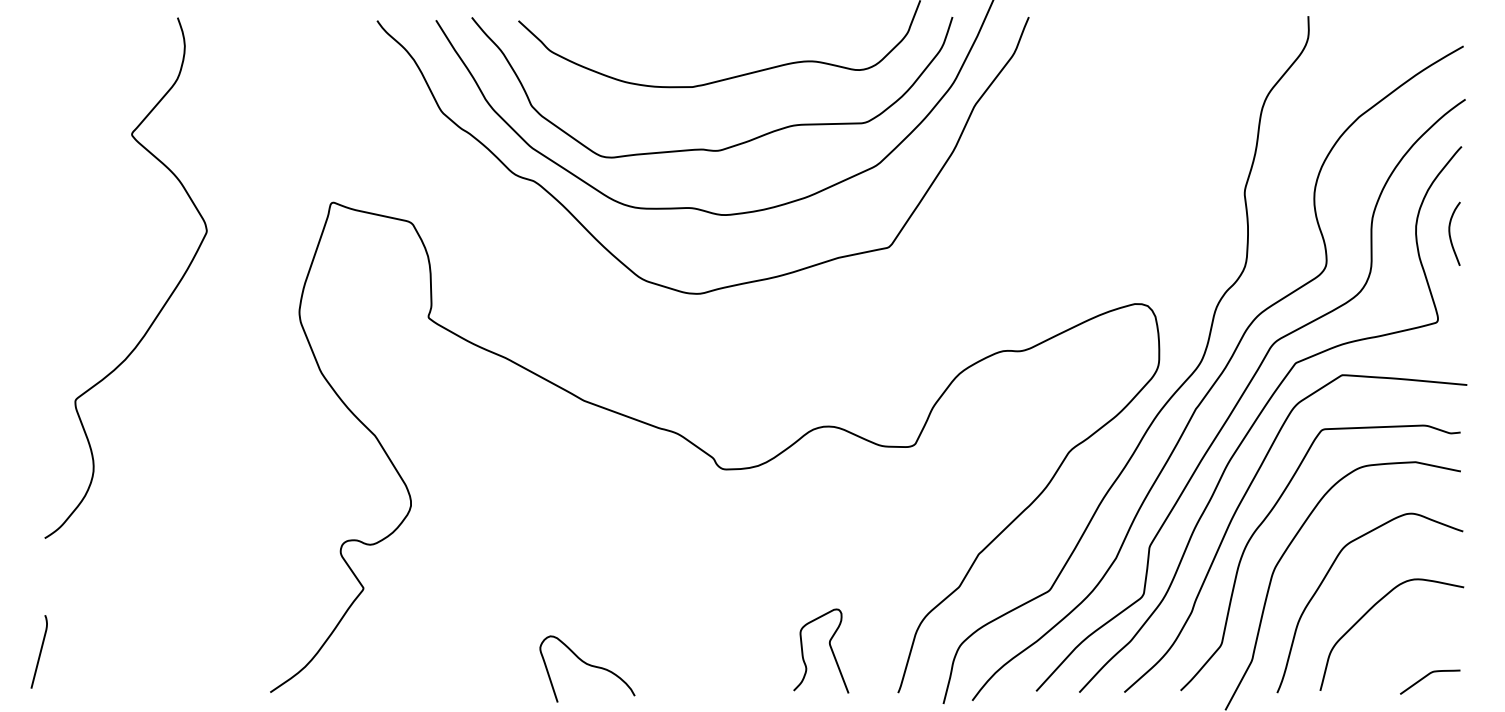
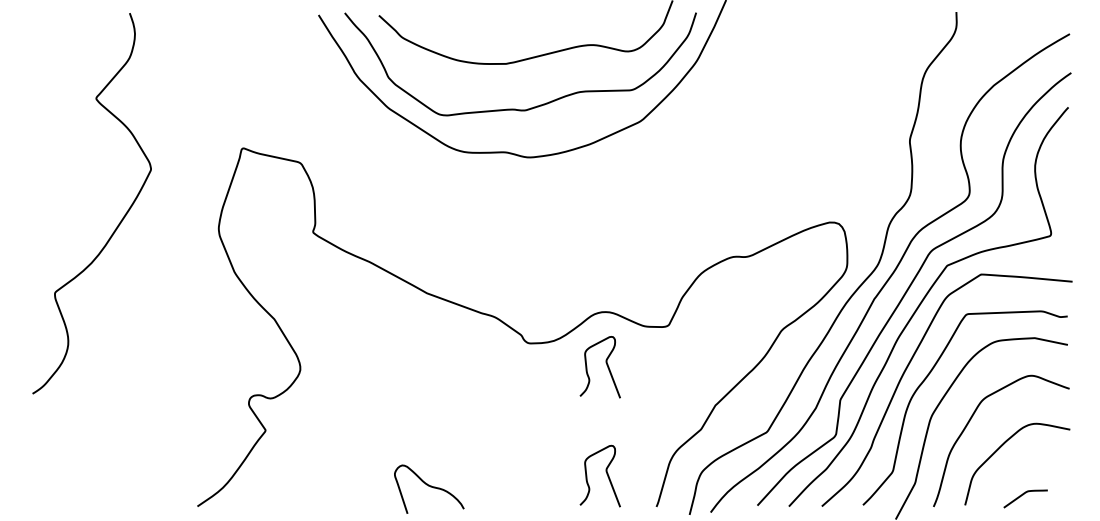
curve: (1450, 233) -> (1060, 170), removed
curve: (728, 285) -> (532, 208), removed
curve: (829, 497) -> (606, 363), added
curve: (39, 651) -> (28, 476), removed
curve: (1427, 676) -> (1023, 494), moved

